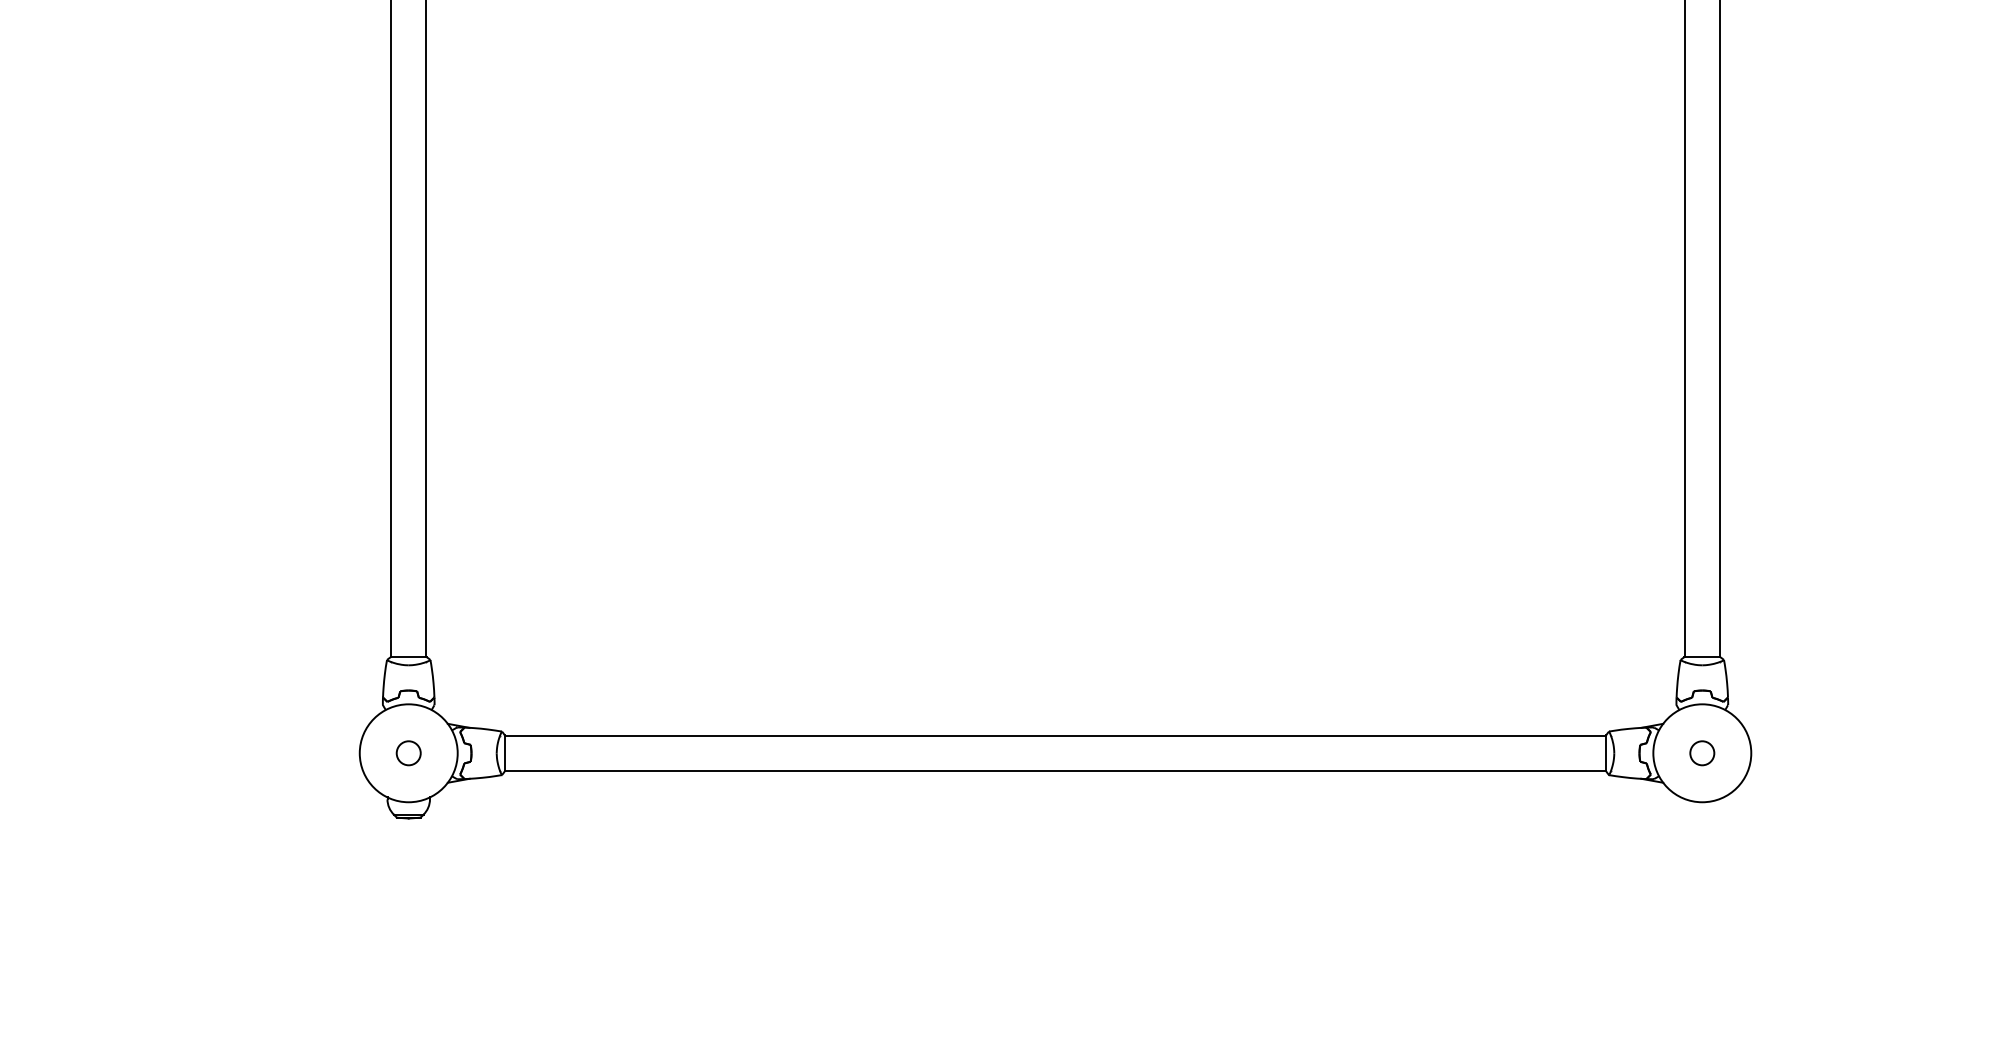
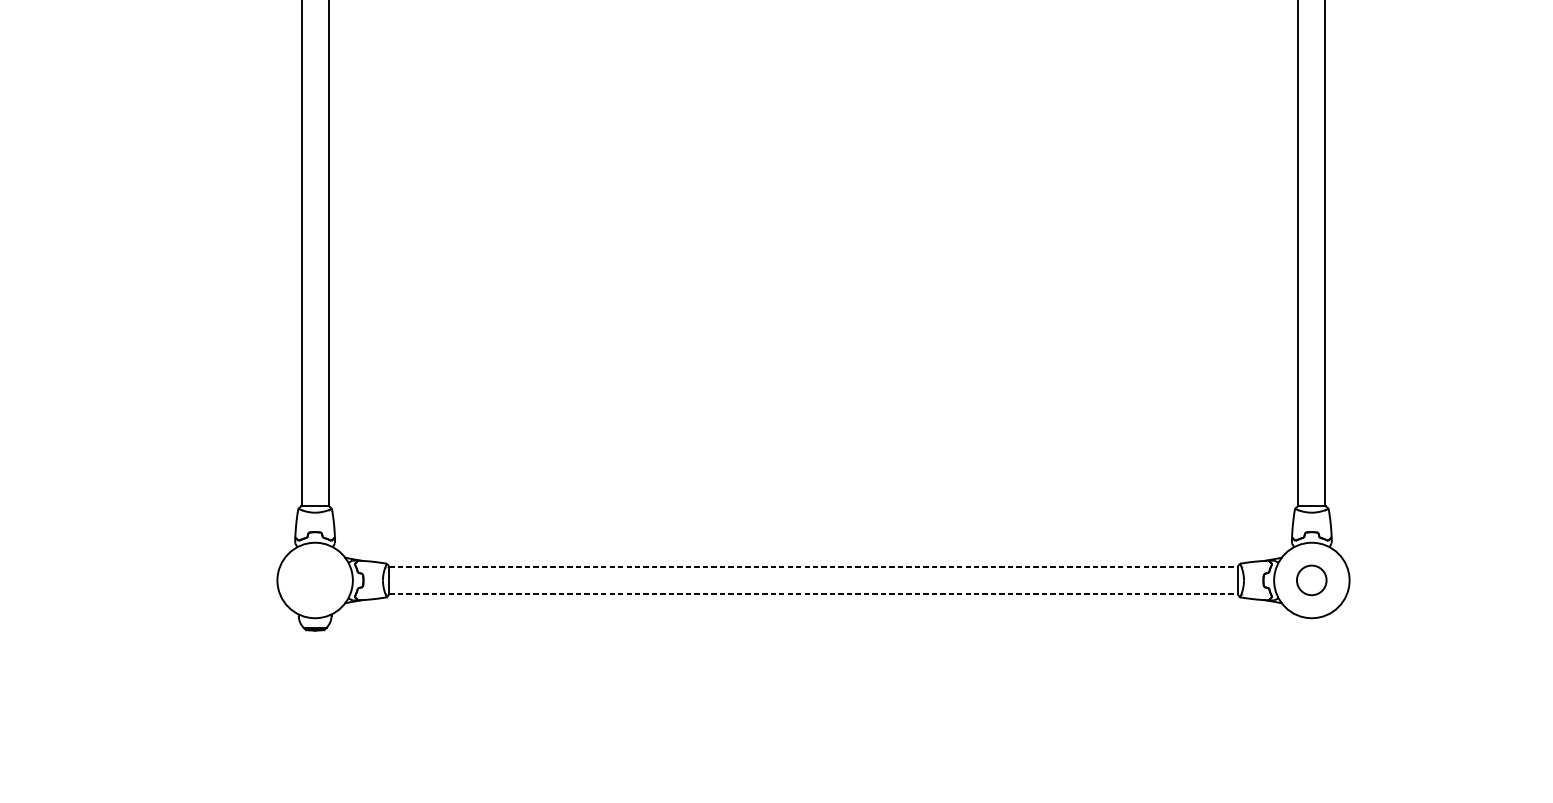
line: (1055, 735) -> (813, 566), solid -> dashed
circle: (408, 753) -> (314, 580), removed
circle: (1702, 753) -> (1311, 580), size x1.6
line: (1055, 770) -> (813, 593), solid -> dashed

